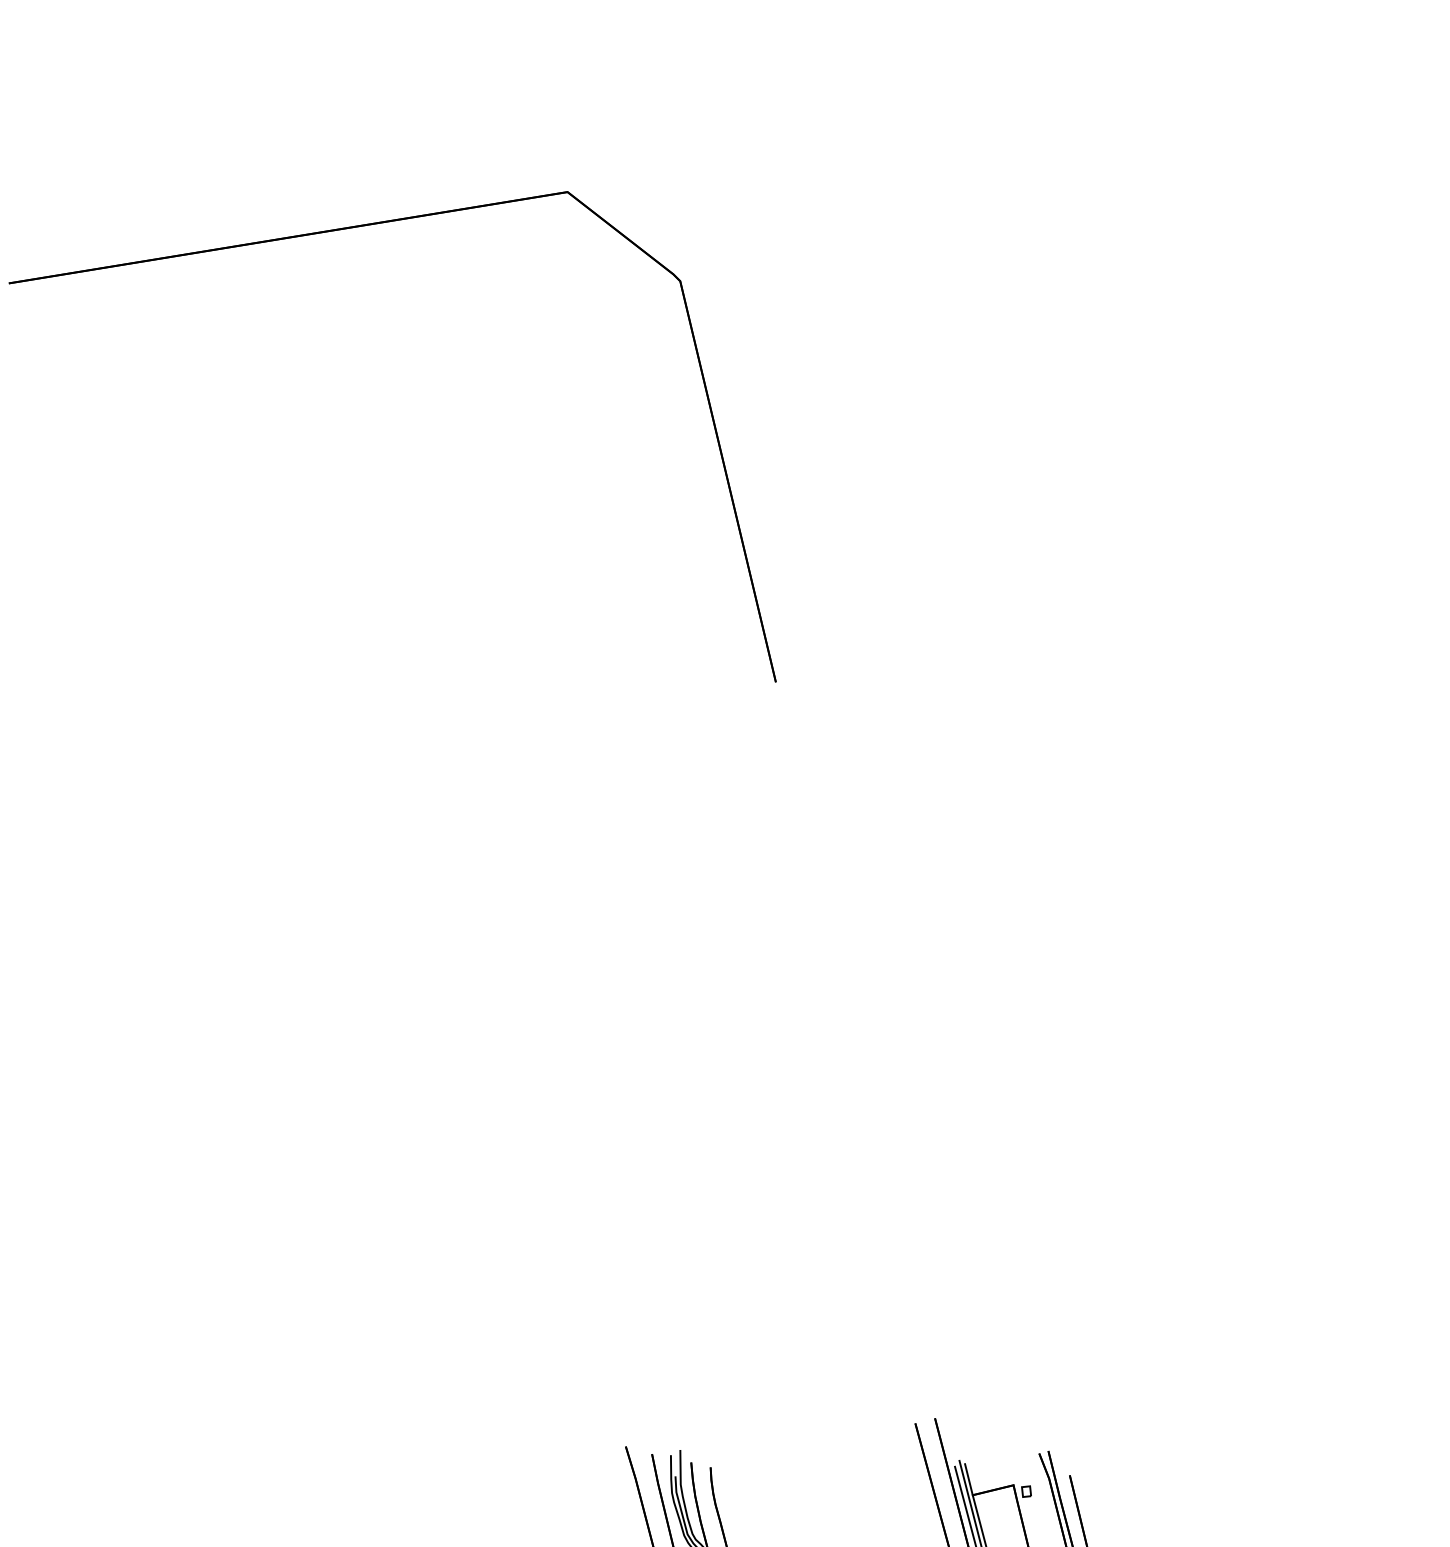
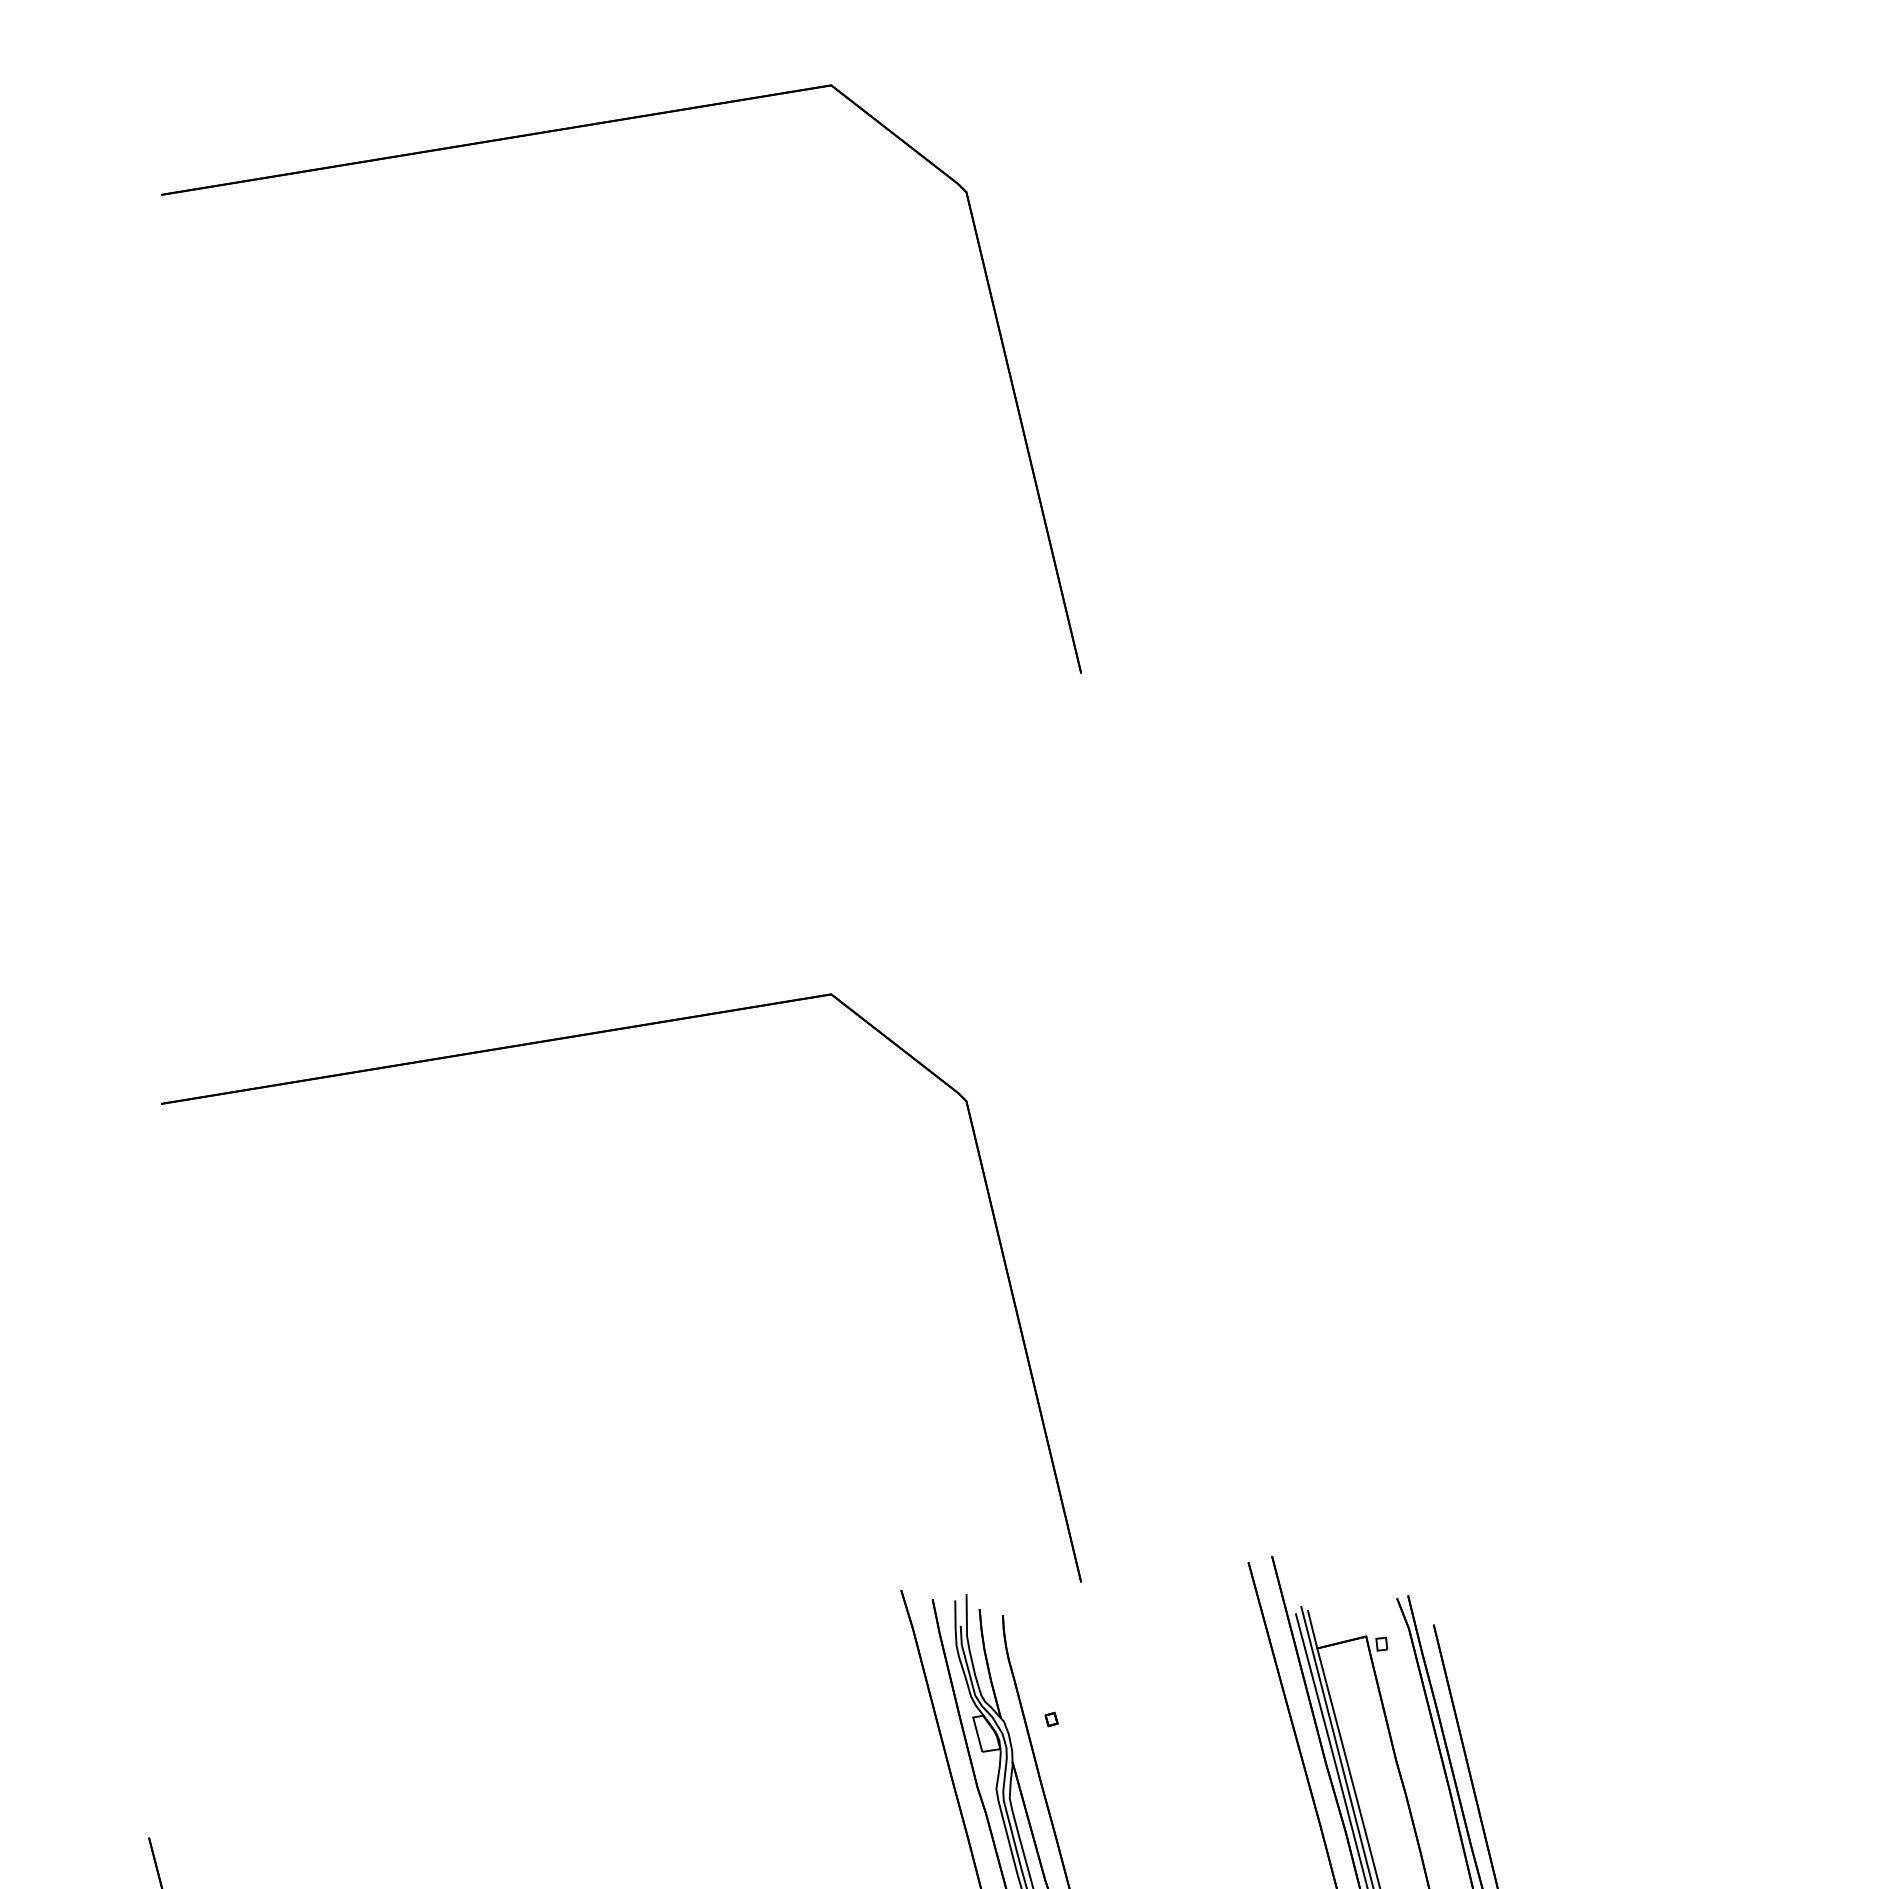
part: (359, 985) -> (581, 1036), added

